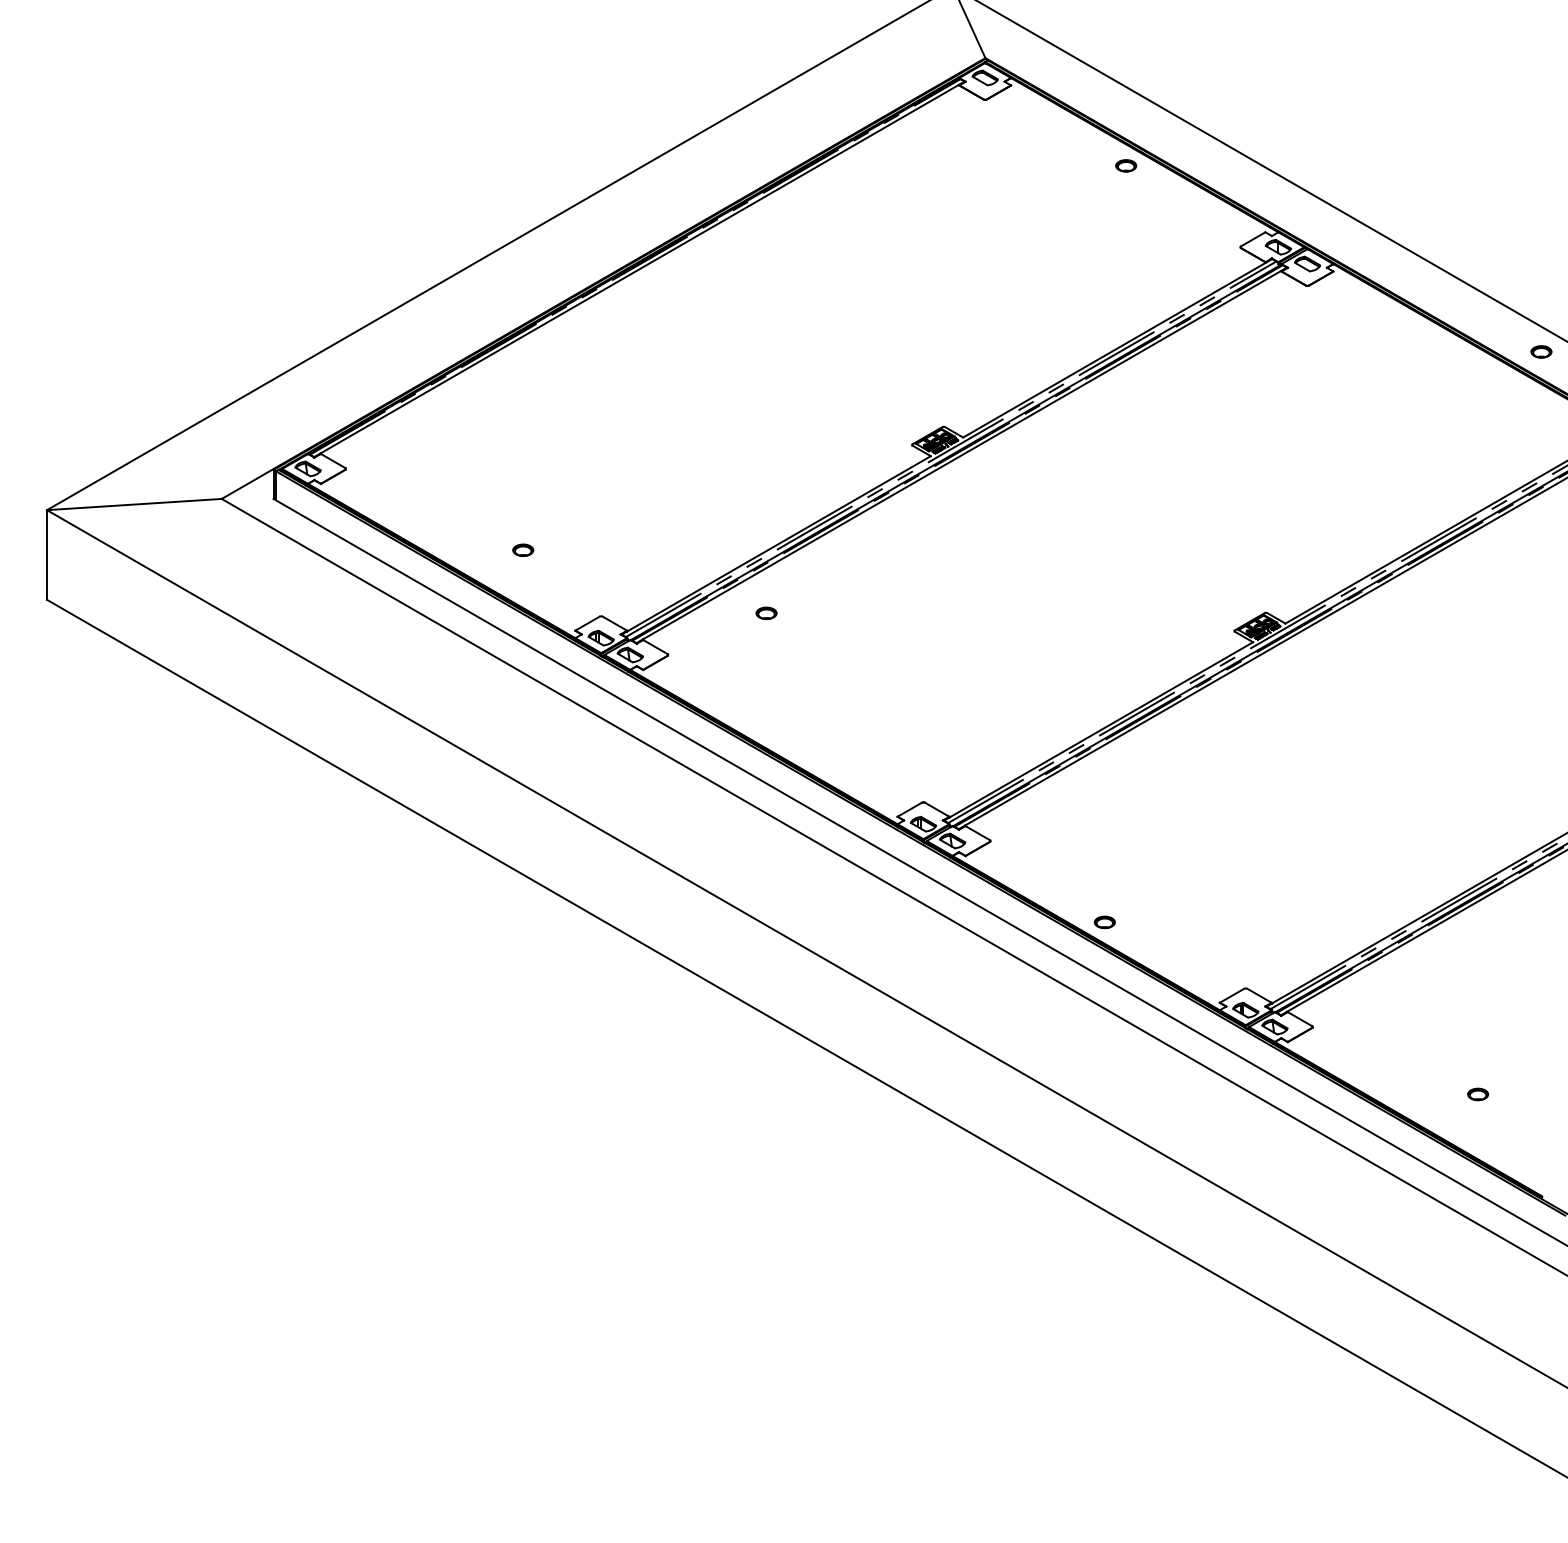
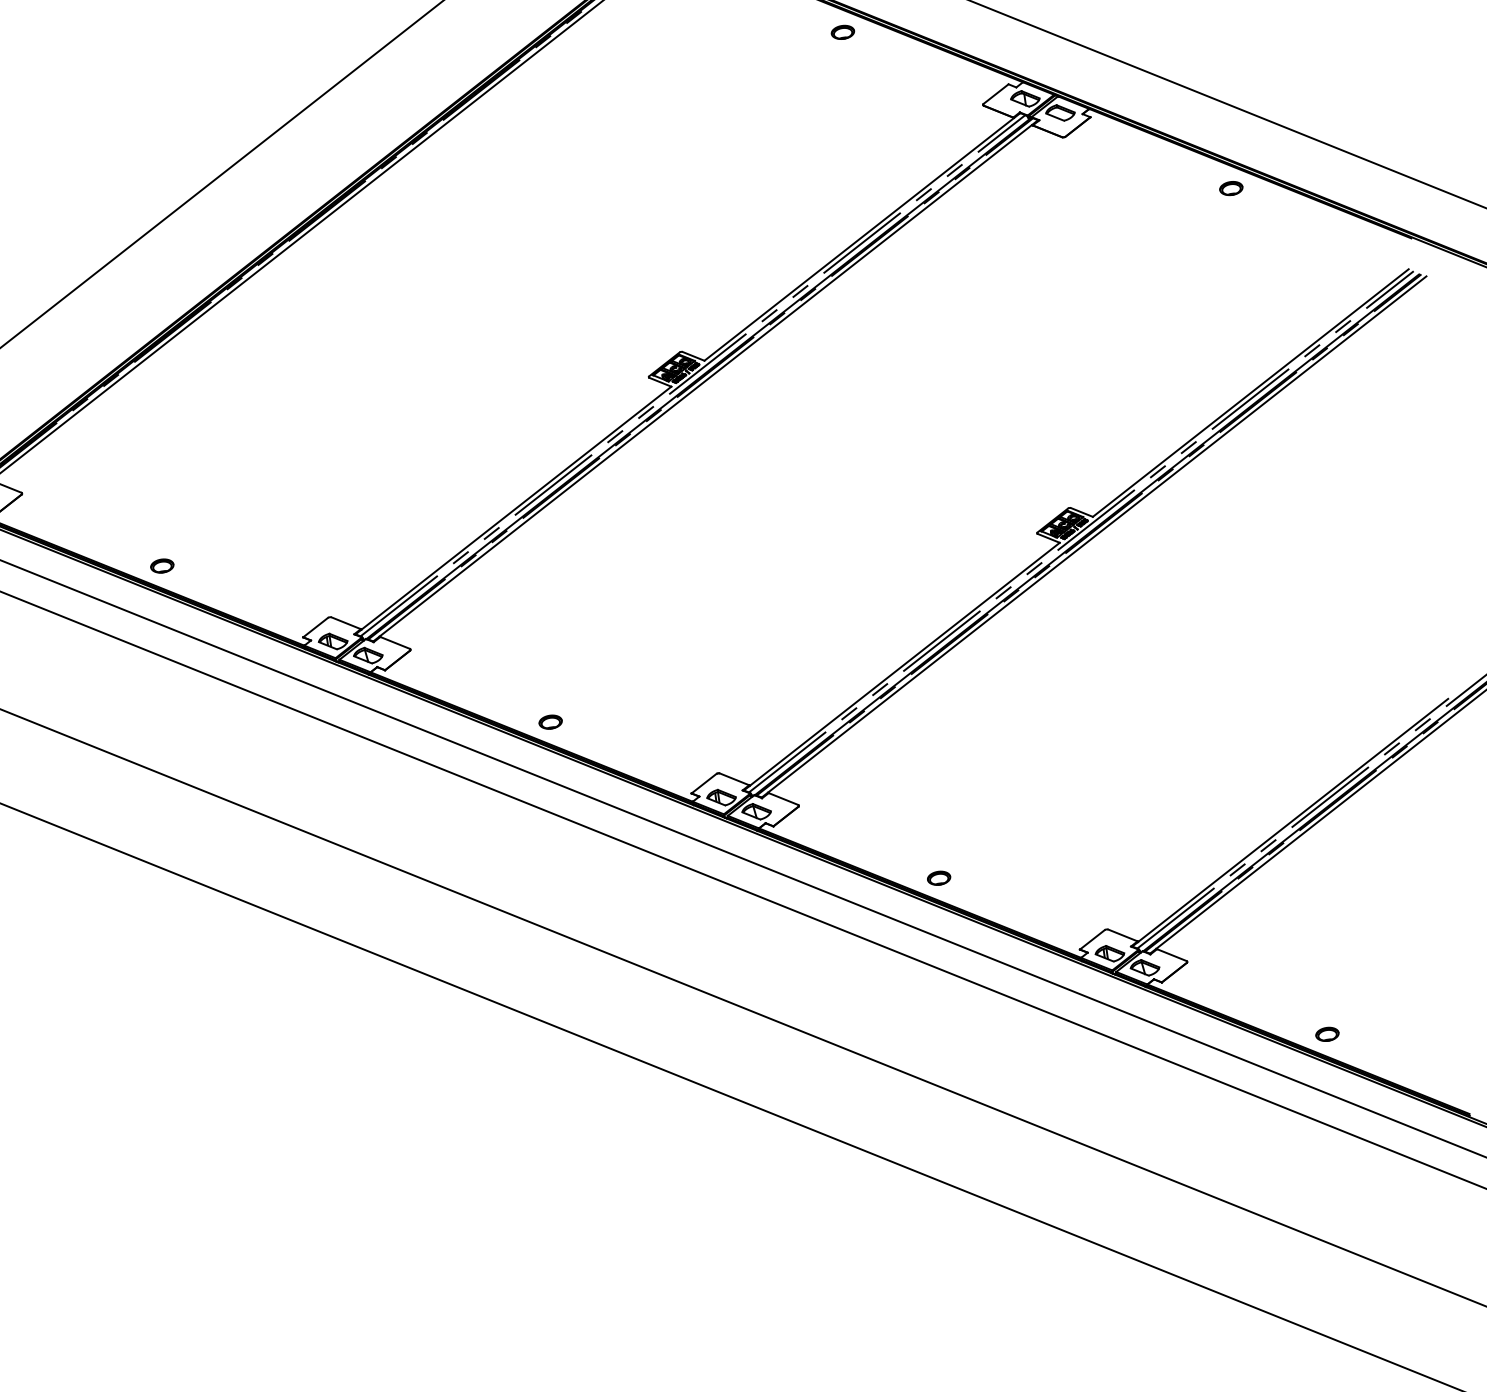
part: (1541, 351) -> (1231, 188), moved
part: (523, 549) -> (162, 565), moved
part: (766, 612) -> (550, 721), moved
part: (1478, 1094) -> (1327, 1034), moved

